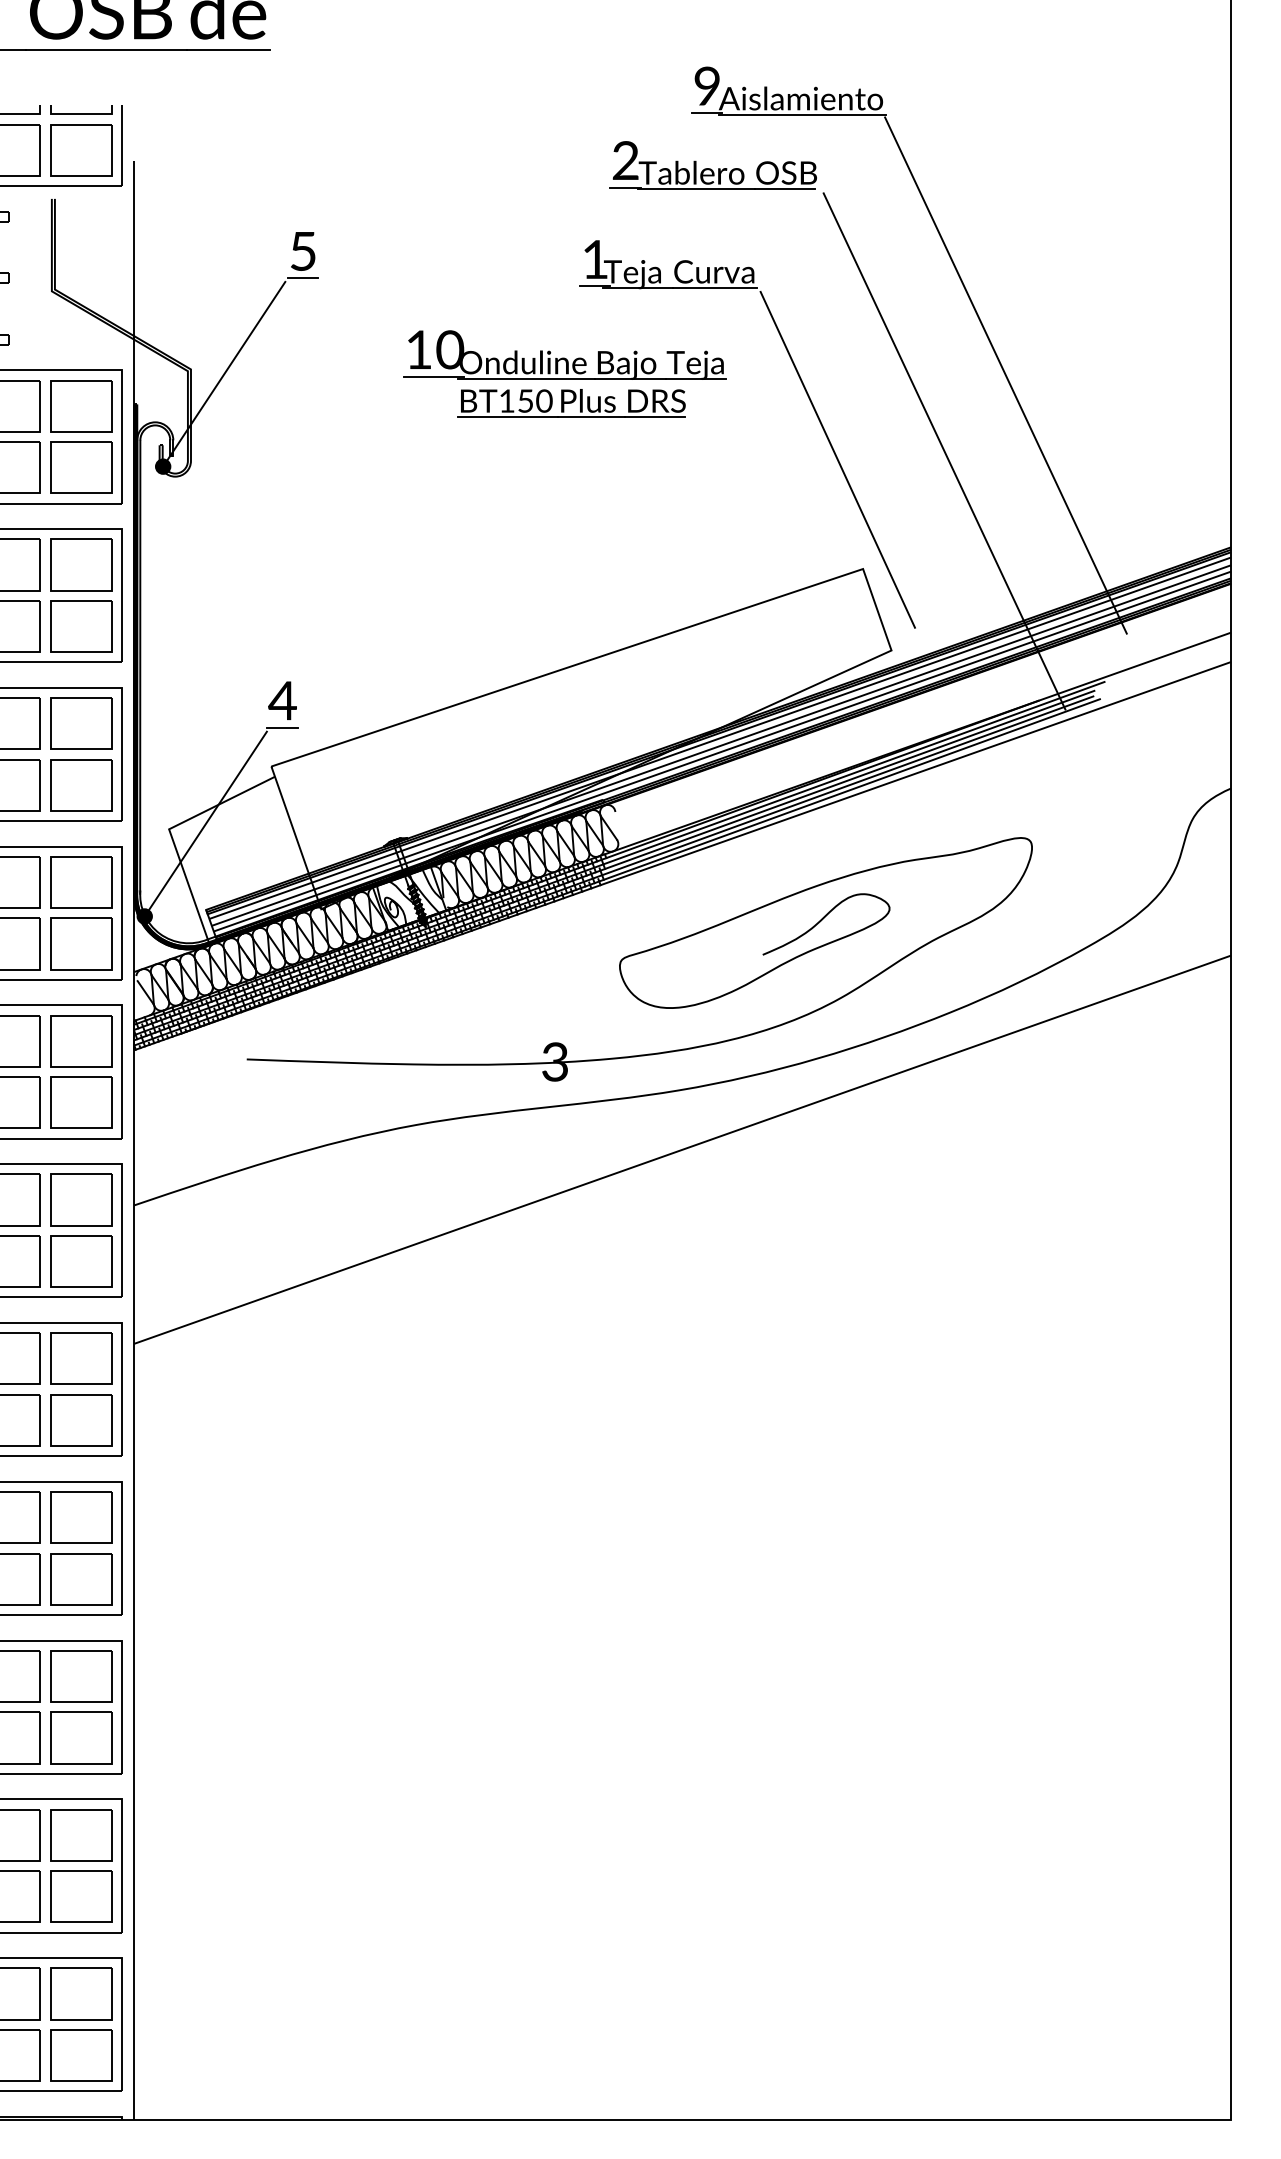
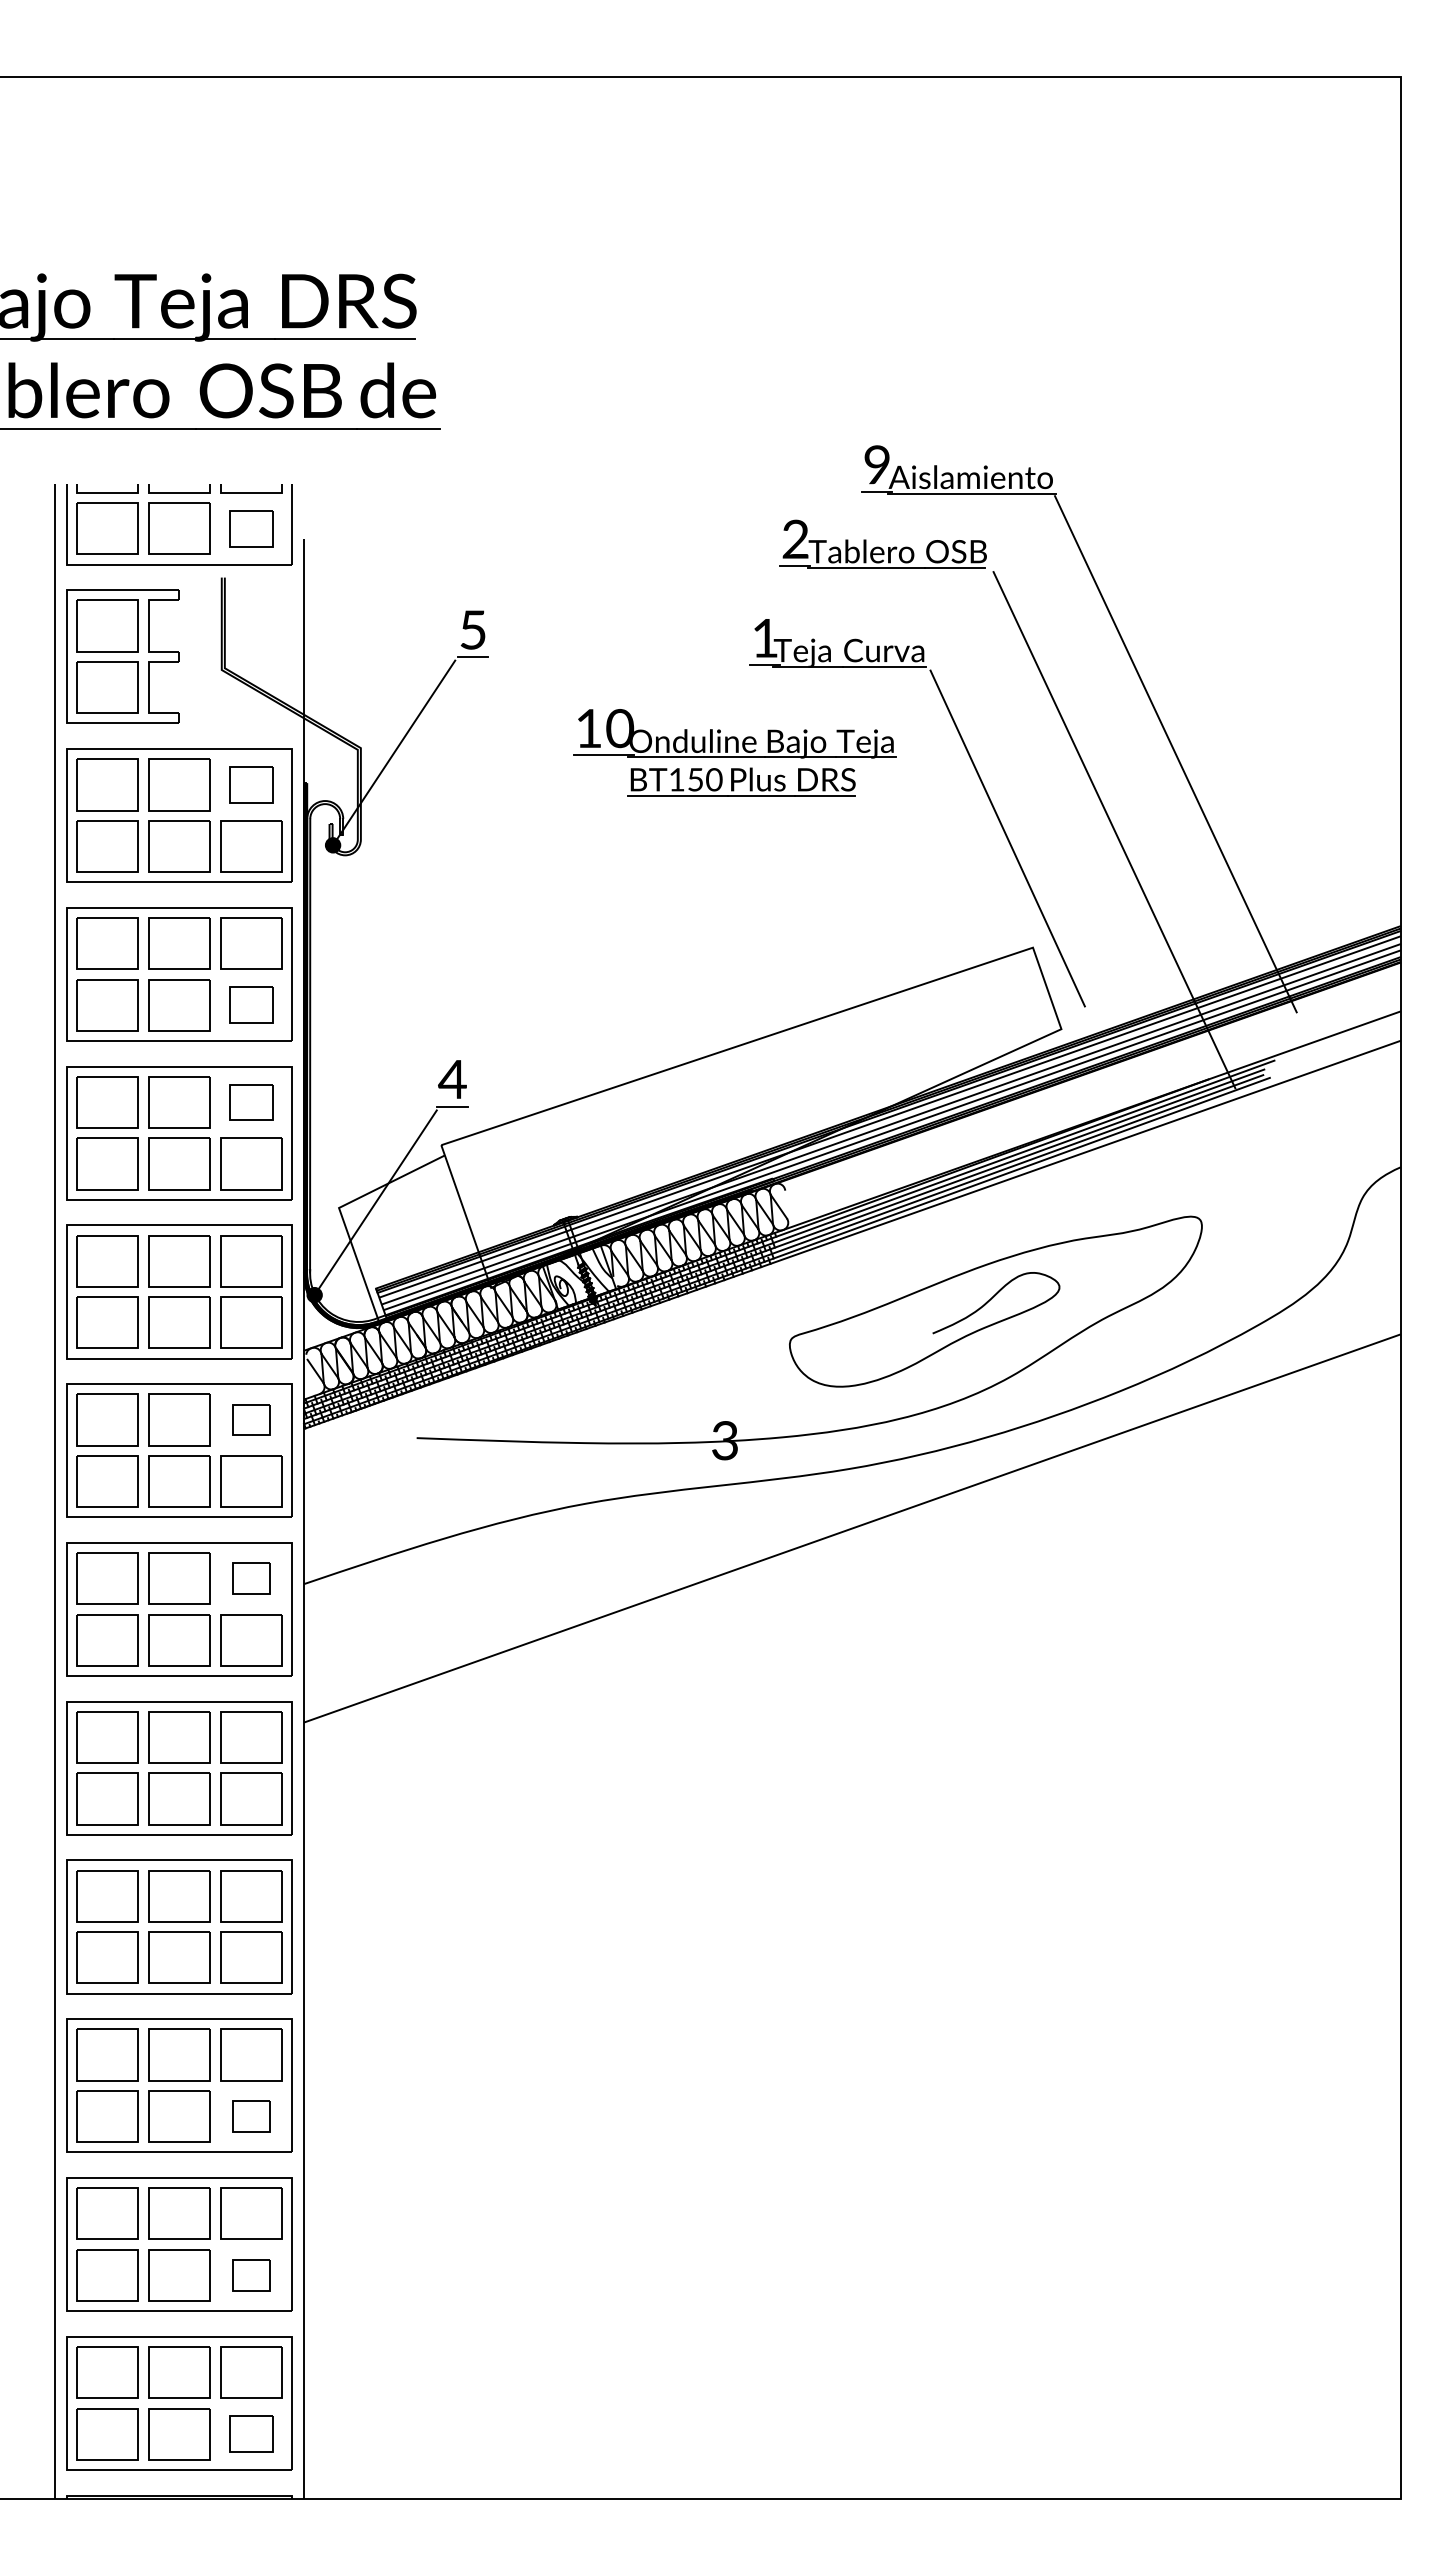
part: (81, 149) -> (251, 528), size x0.7
part: (81, 405) -> (251, 784), size x0.7
part: (81, 626) -> (251, 1005), size x0.7
part: (81, 723) -> (251, 1102), size x0.7
part: (81, 1040) -> (251, 1419), size x0.6
part: (81, 1199) -> (251, 1578), size x0.6
part: (81, 1737) -> (251, 2116), size x0.6
part: (81, 1896) -> (251, 2275), size x0.6
part: (81, 2055) -> (251, 2434), size x0.7

